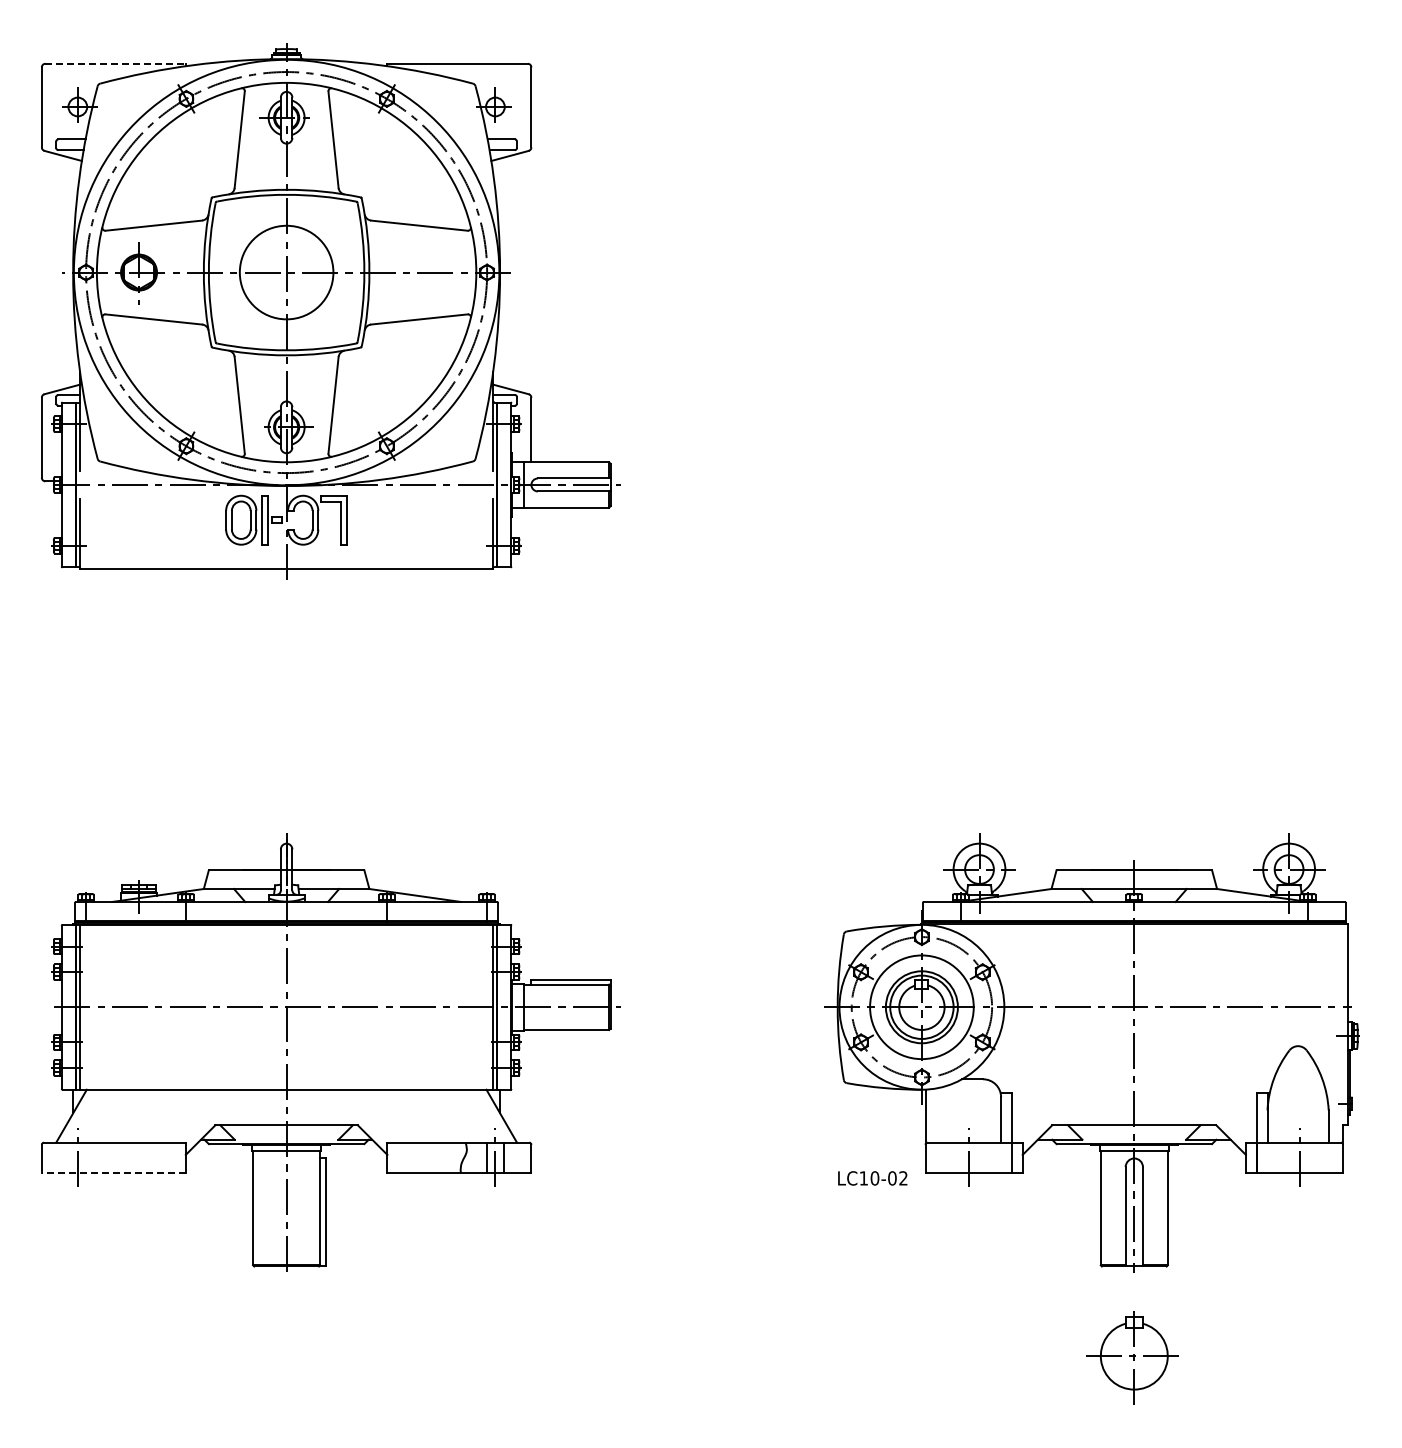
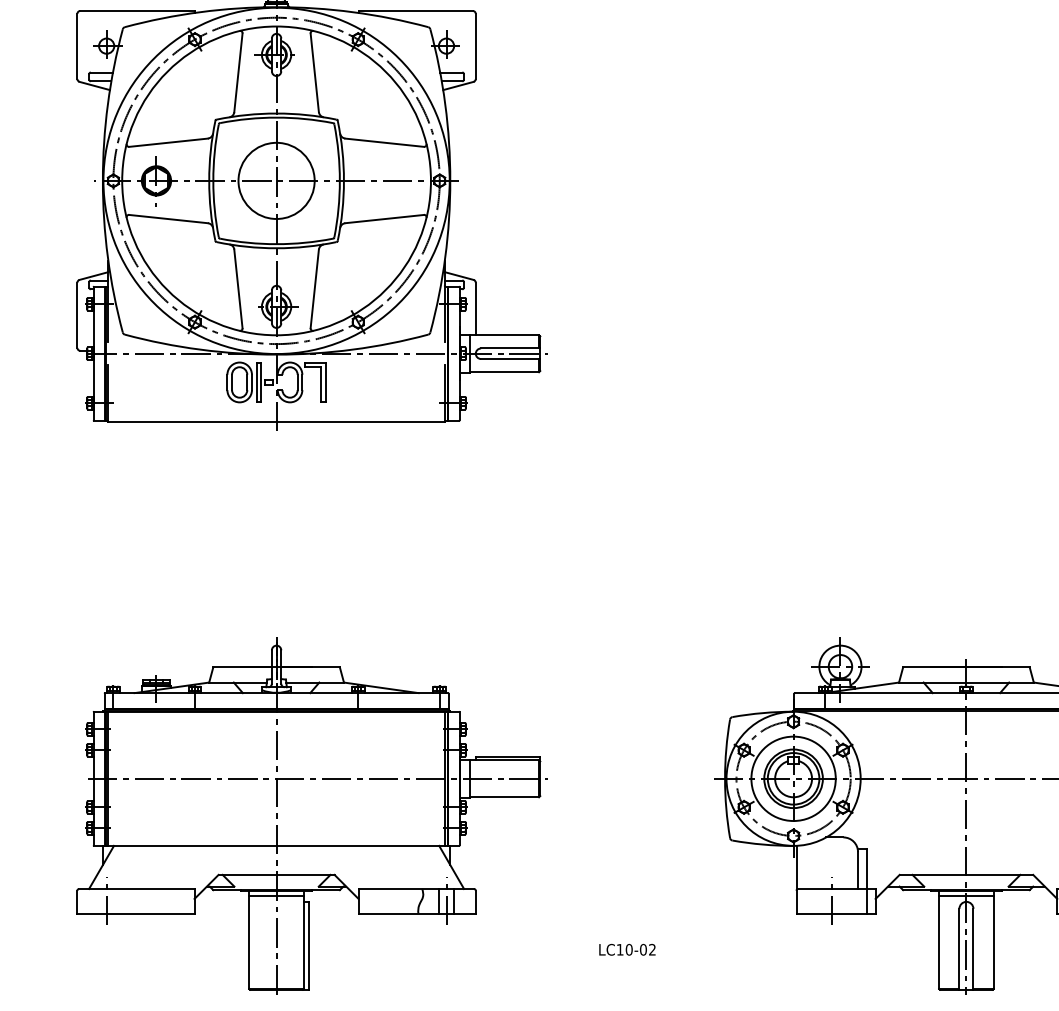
line: (116, 63) -> (138, 10), dashed -> solid
line: (113, 1172) -> (135, 913), dashed -> solid
text: (872, 1178) -> (627, 949), moved

